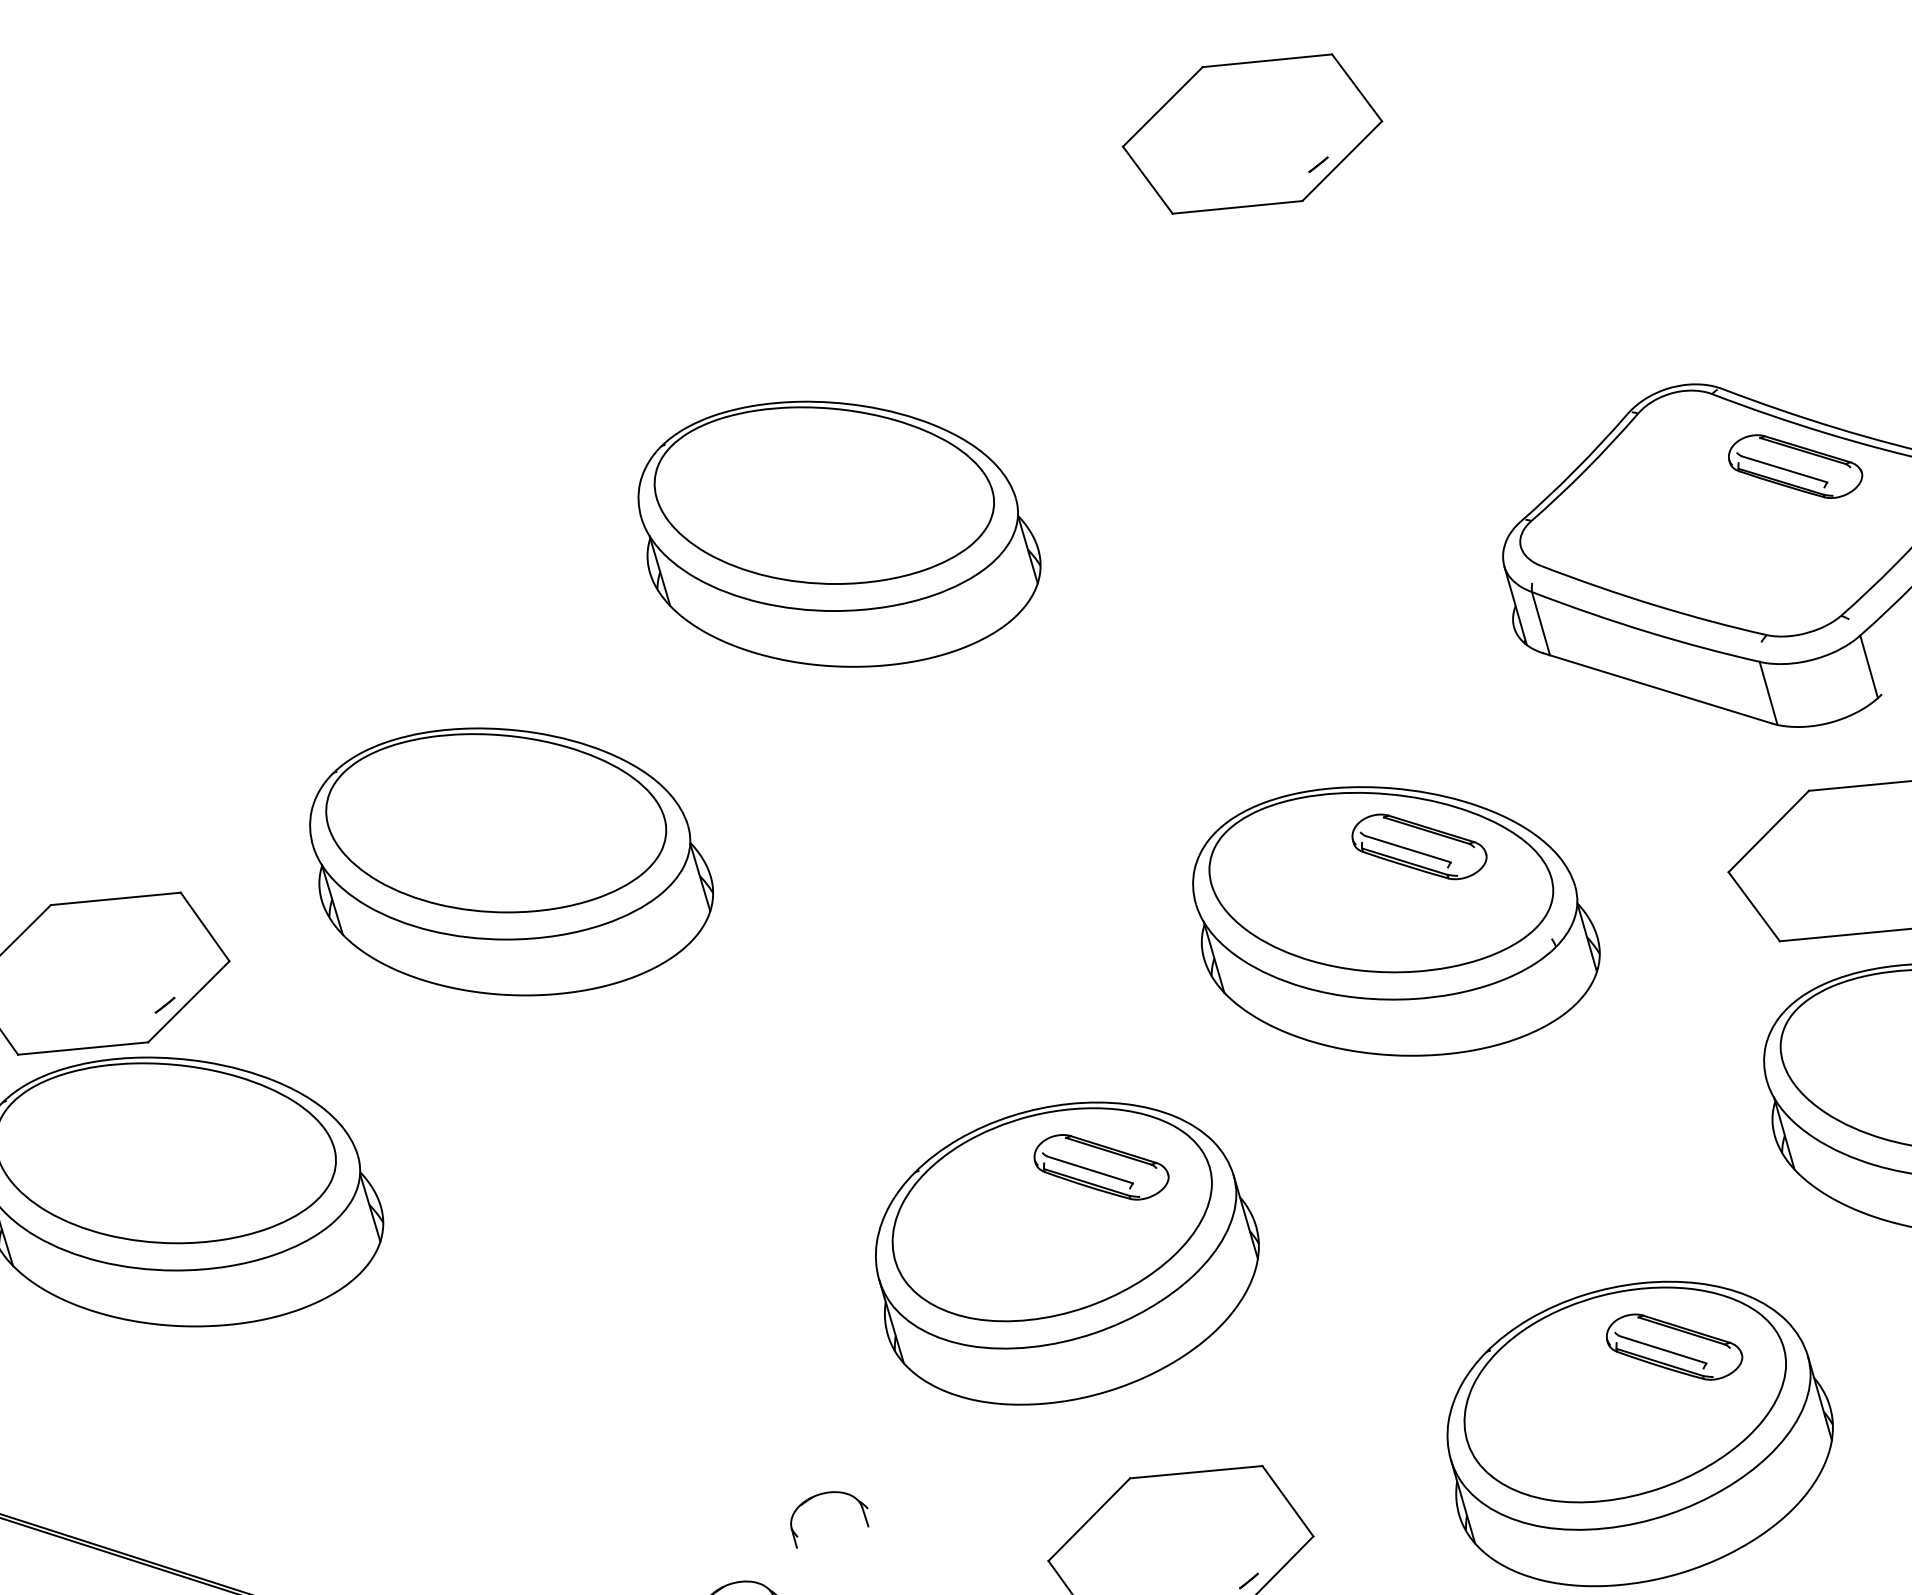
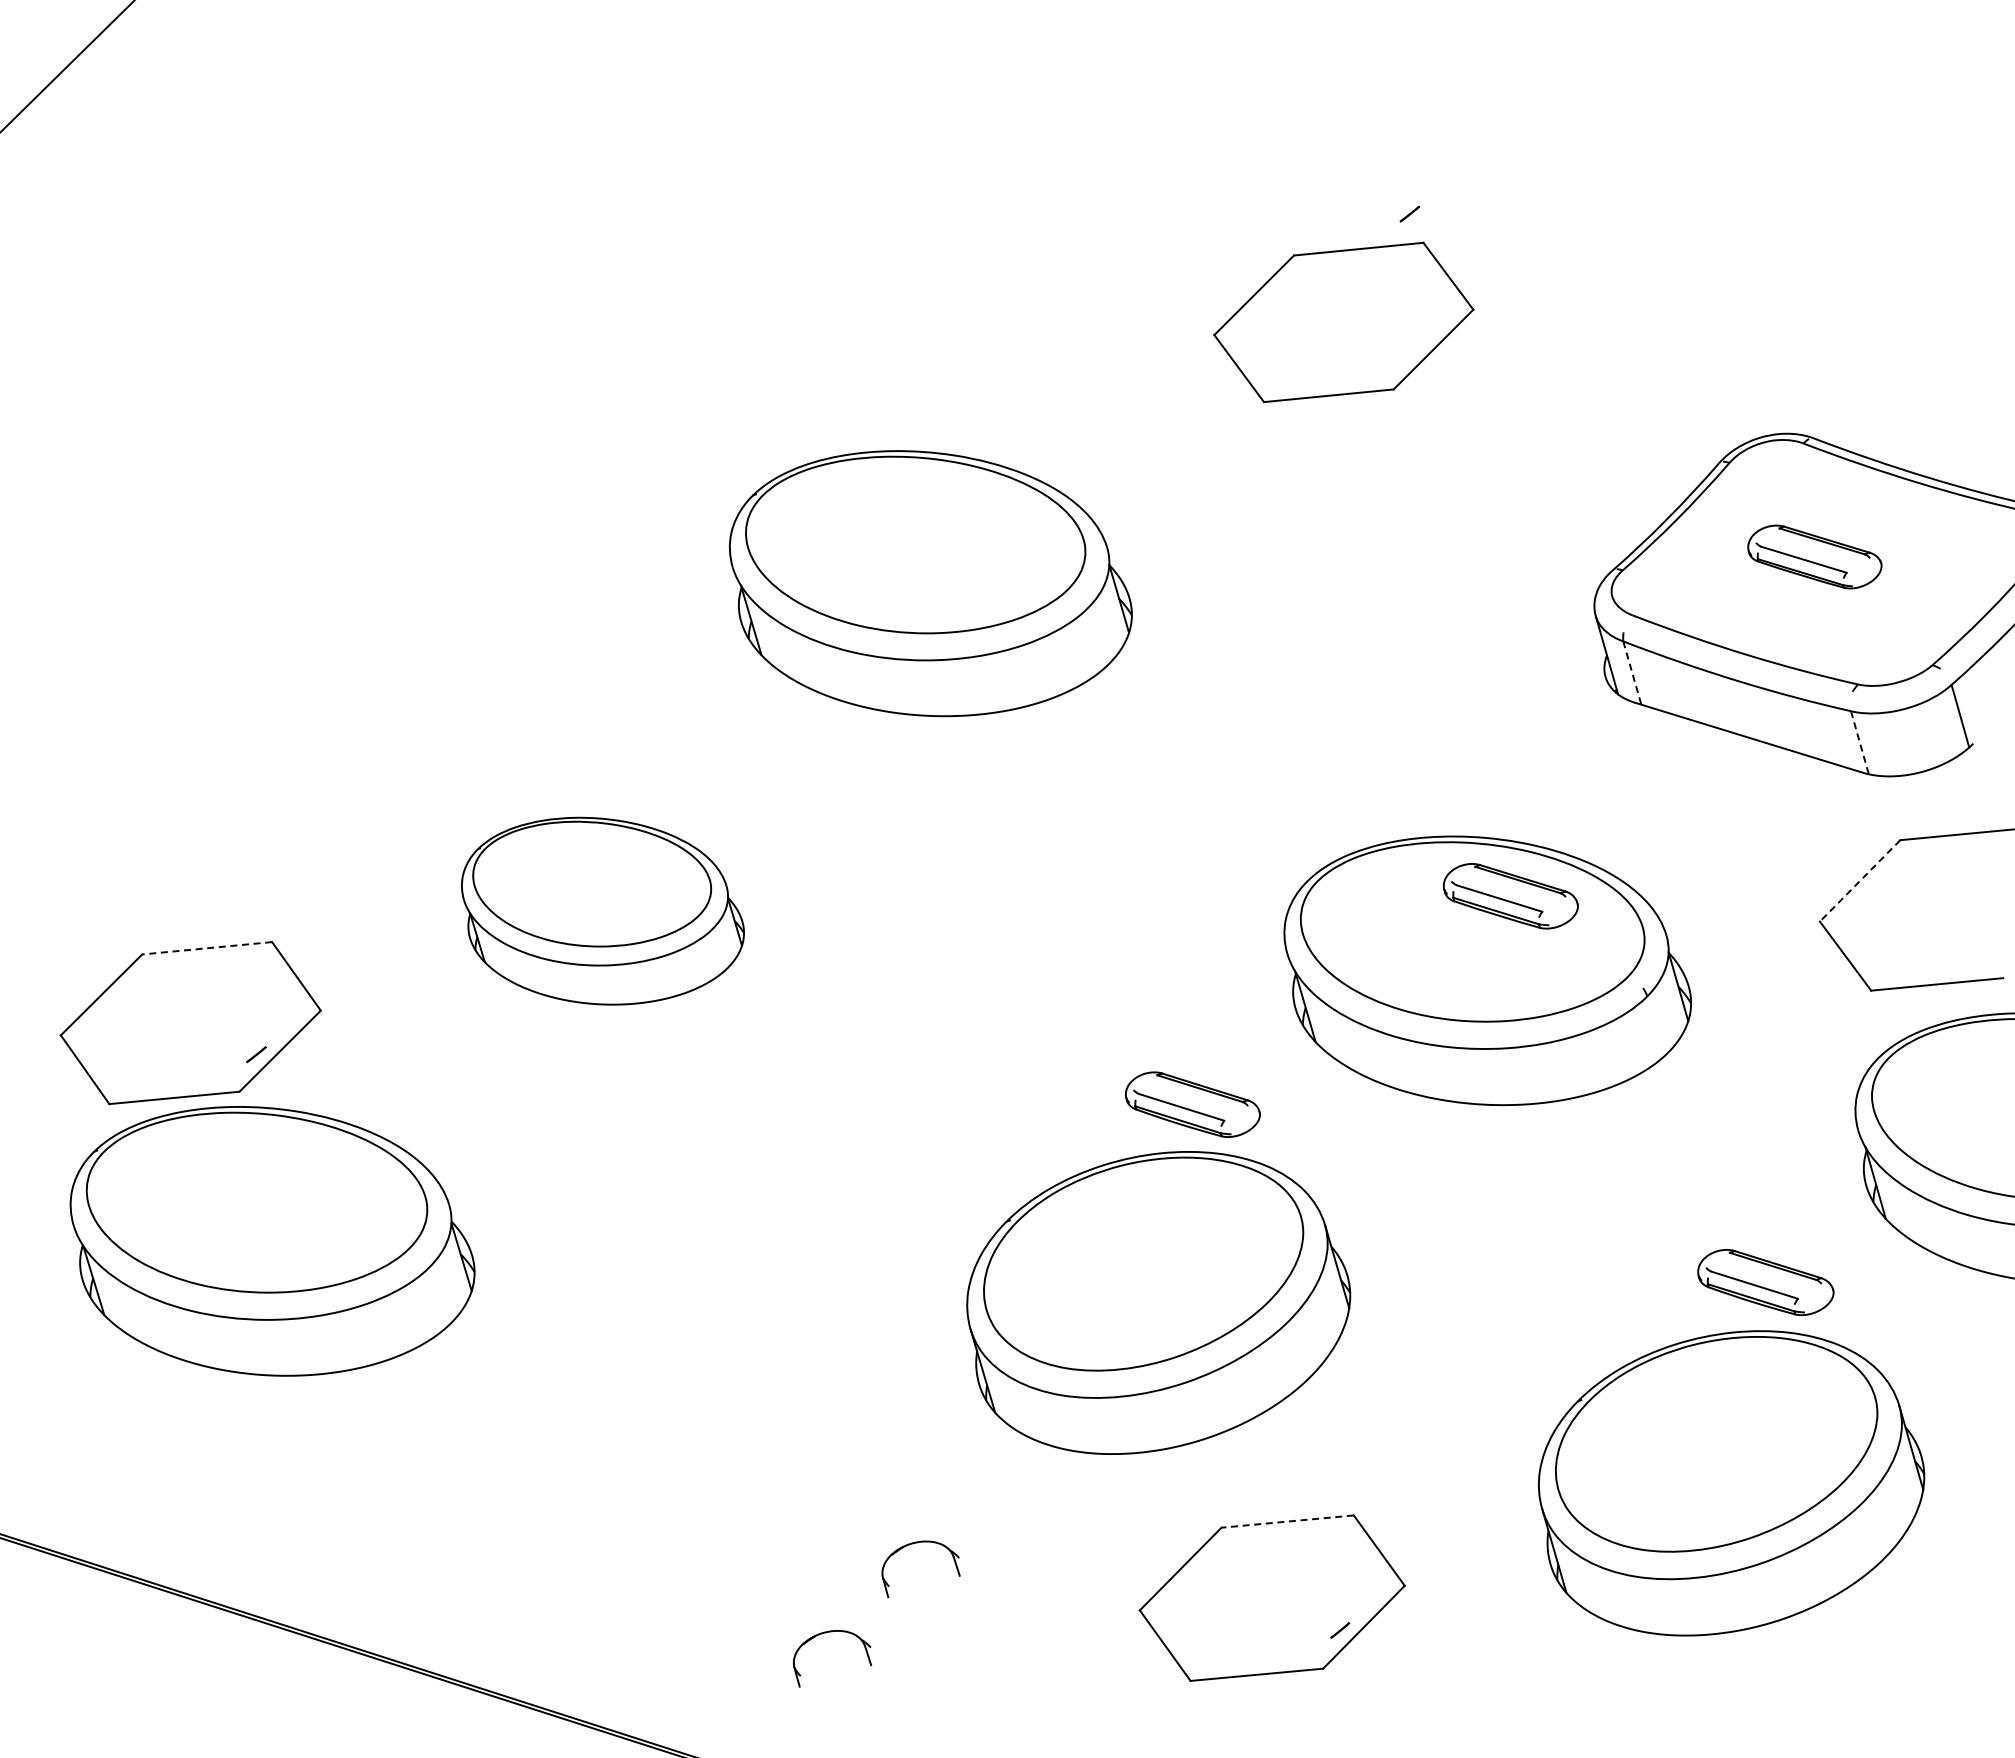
part: (1252, 134) -> (1343, 322), moved
part: (1795, 466) -> (1814, 556), moved
line: (1541, 624) -> (1632, 673), solid -> dashed
line: (1768, 693) -> (1859, 742), solid -> dashed
line: (1768, 832) -> (1859, 881), solid -> dashed
part: (511, 861) -> (602, 910), size x0.7
line: (115, 899) -> (206, 948), solid -> dashed
part: (1101, 1167) -> (1192, 1104), moved
part: (1674, 1347) -> (1765, 1282), moved
line: (1196, 1472) -> (1287, 1521), solid -> dashed

